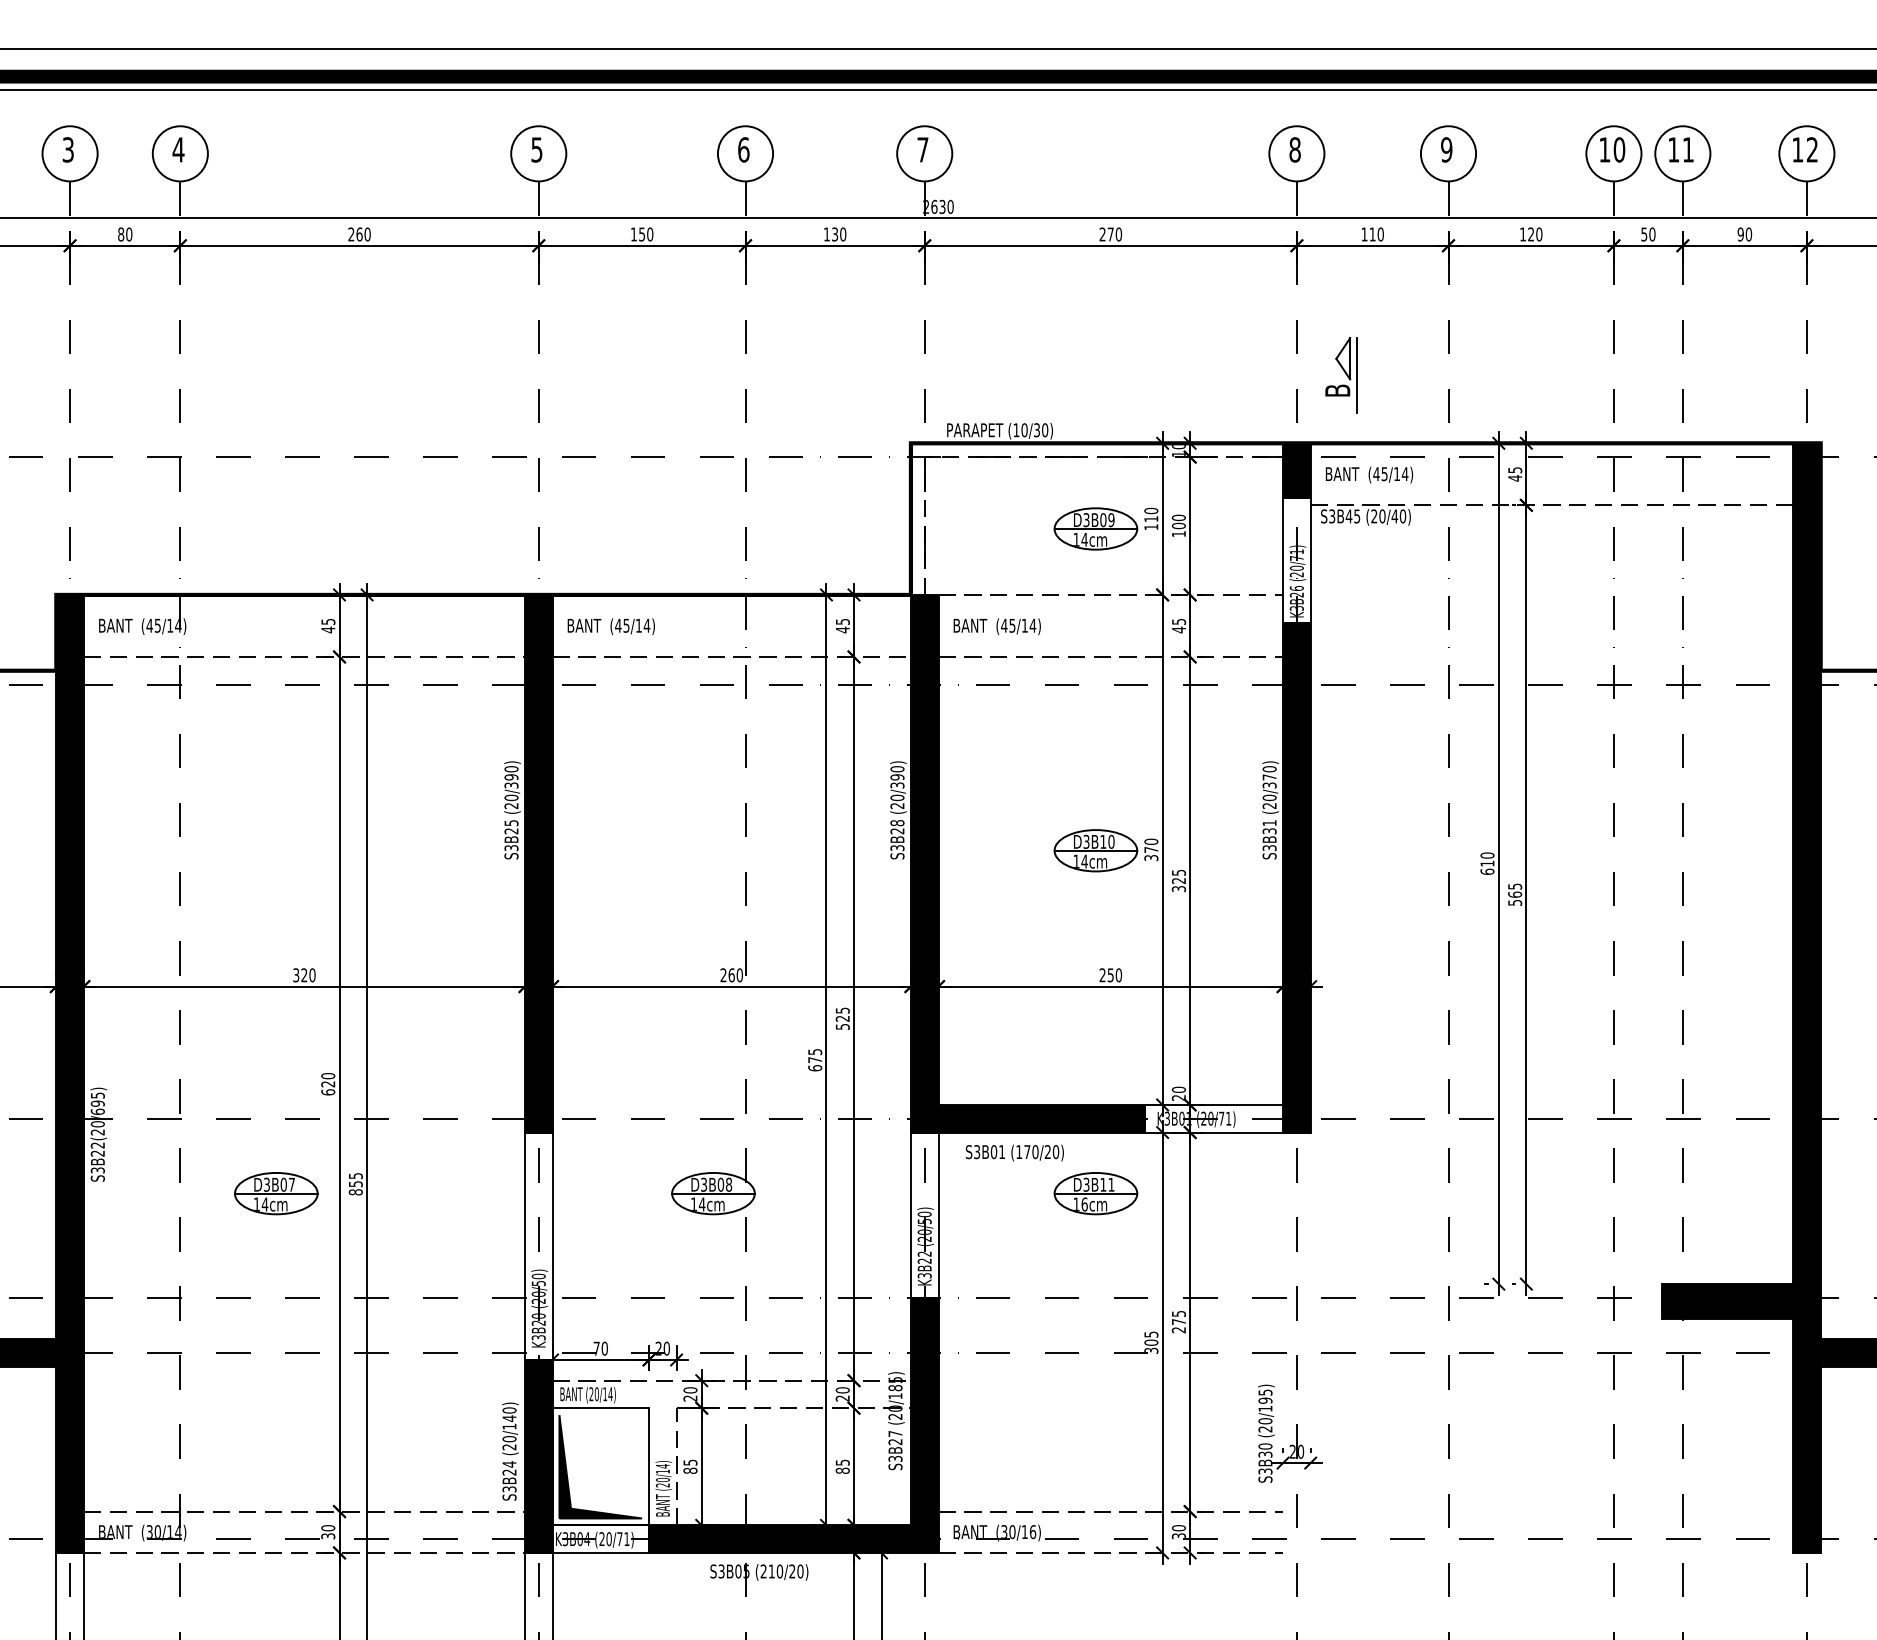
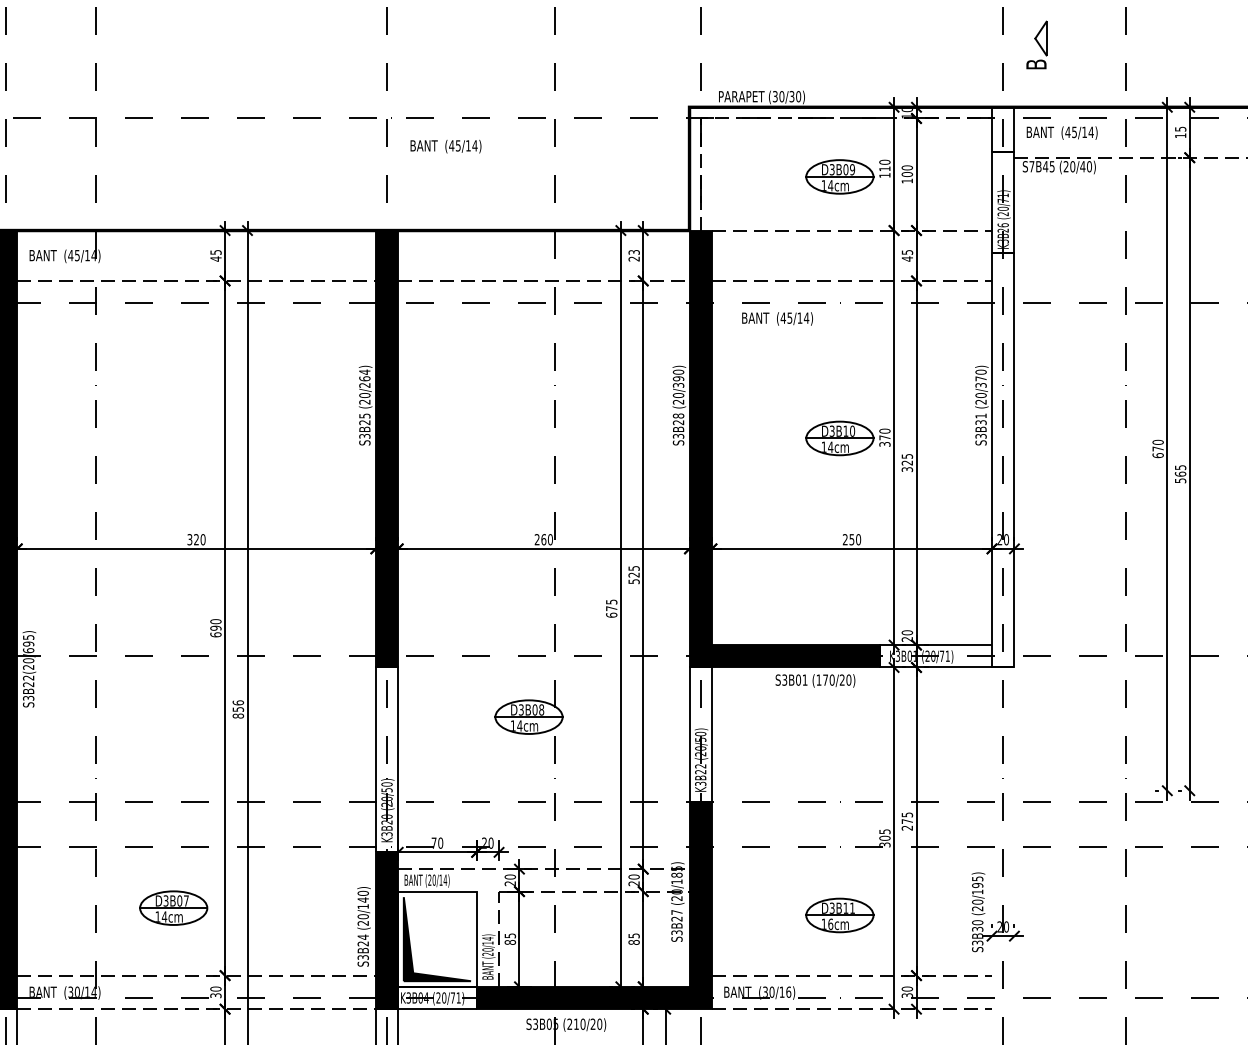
line: (1357, 375) -> (1052, 52), removed
text: (1016, 430) -> (775, 96), (10/30) -> (30/30)
fill: (1296, 470) -> (1002, 129), removed
text: (1515, 478) -> (1180, 135), 45 -> 15
text: (1332, 516) -> (1032, 166), S3B45 -> S7B45
text: (610, 626) -> (445, 146), moved
text: (842, 626) -> (633, 256), 45 -> 23
text: (996, 626) -> (776, 318), moved
text: (511, 777) -> (364, 378), (20/390) -> (20/264)
text: (1487, 863) -> (1158, 448), 610 -> 670
fill: (1296, 877) -> (1002, 460), removed
text: (328, 1084) -> (216, 628), 620 -> 690
text: (1014, 1152) -> (815, 680), moved
text: (355, 1175) -> (238, 702), 855 -> 856
part: (276, 1193) -> (173, 908), moved
part: (1095, 1193) -> (839, 915), moved

